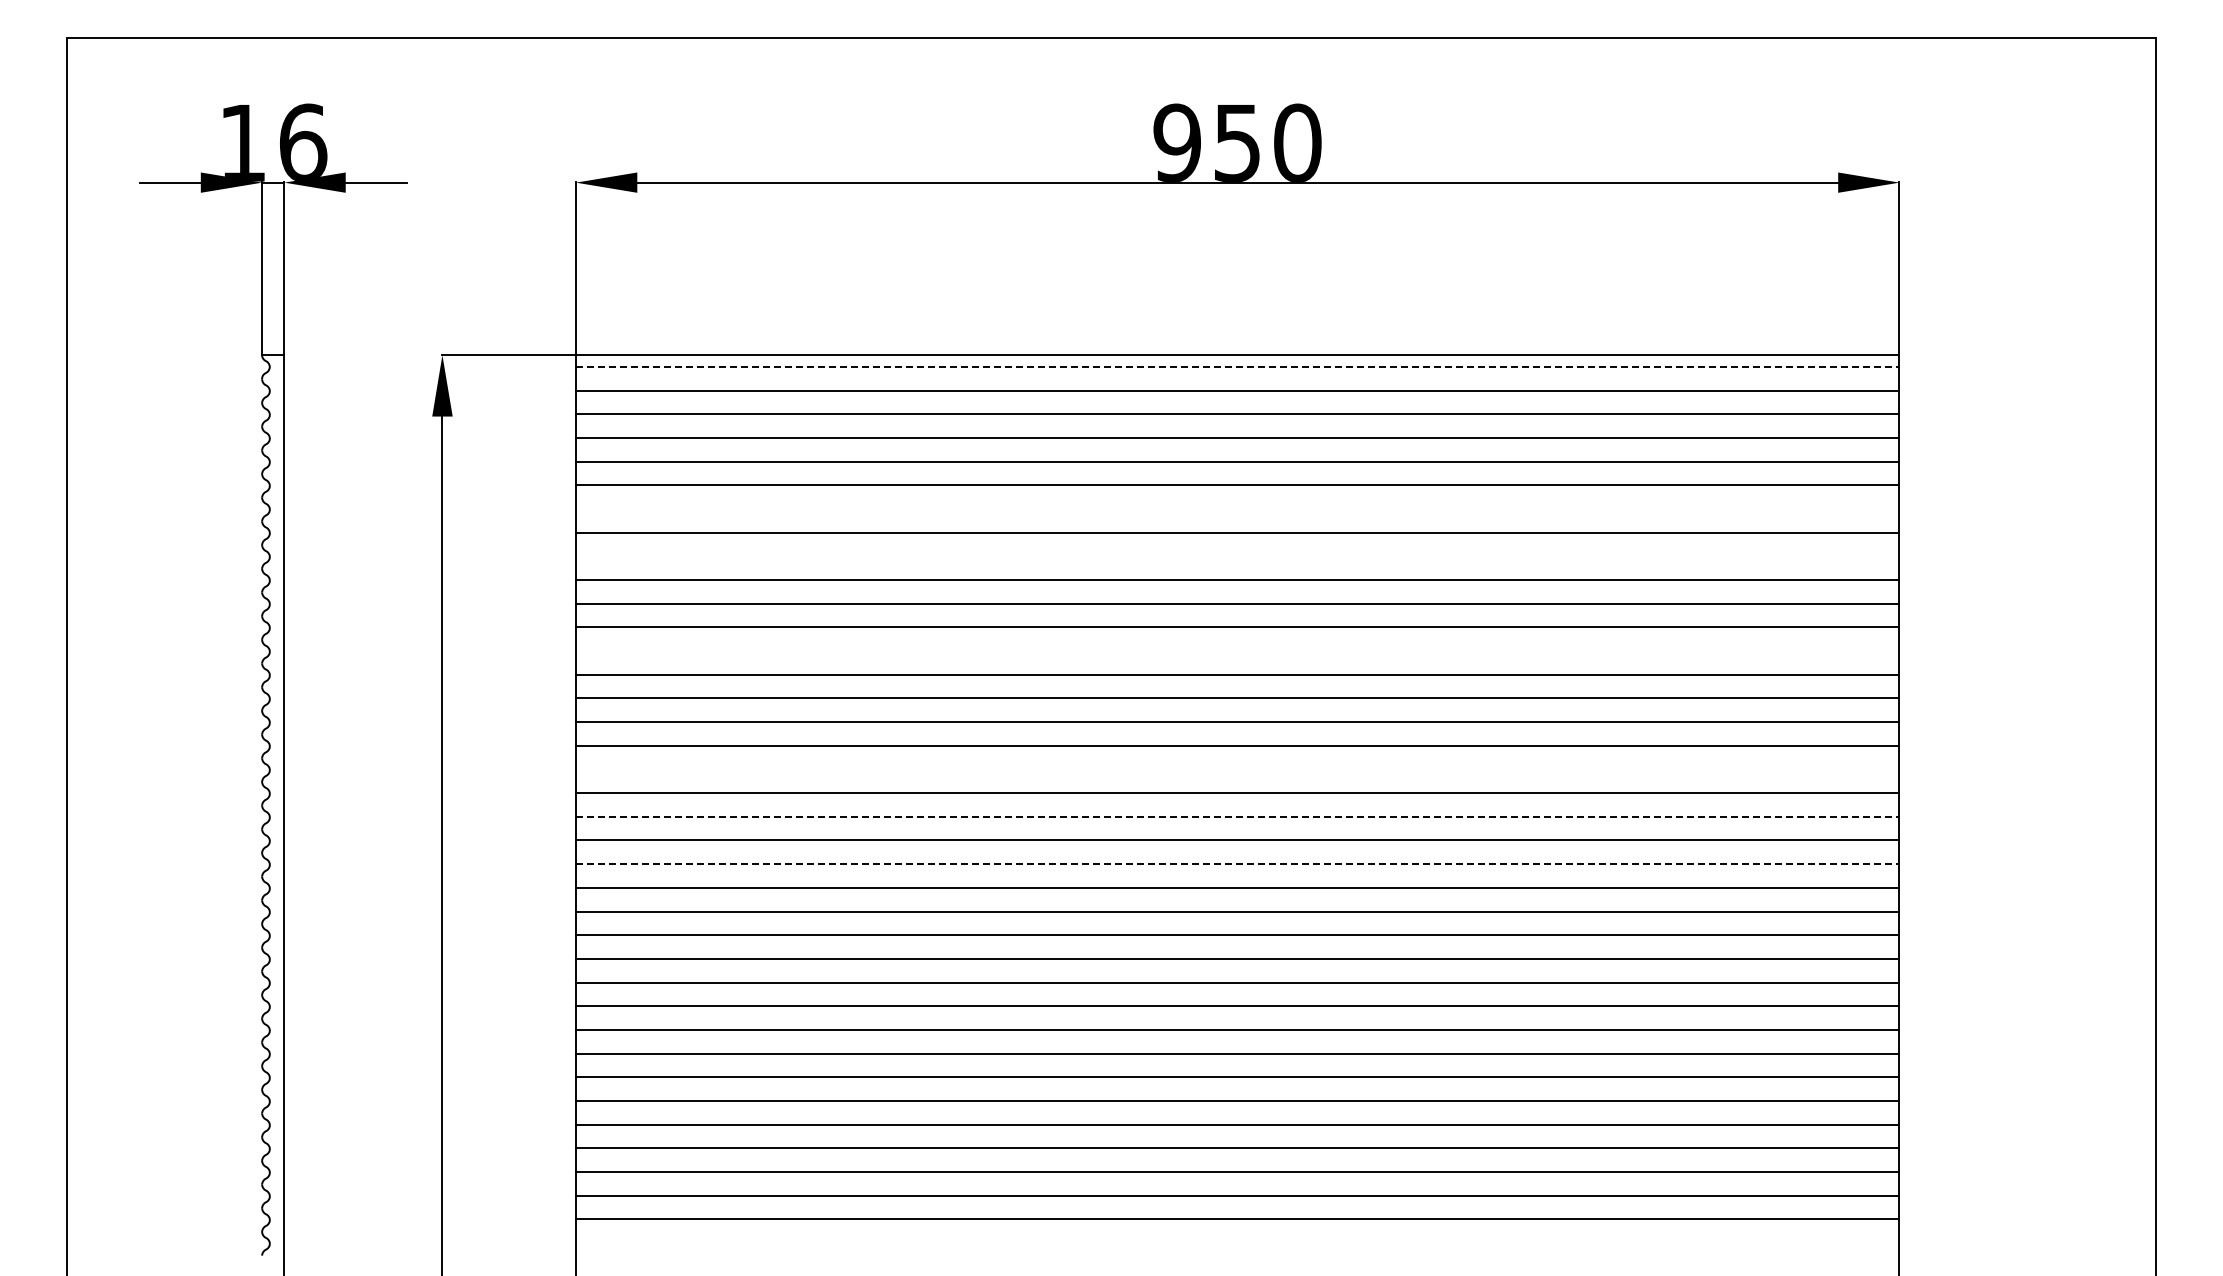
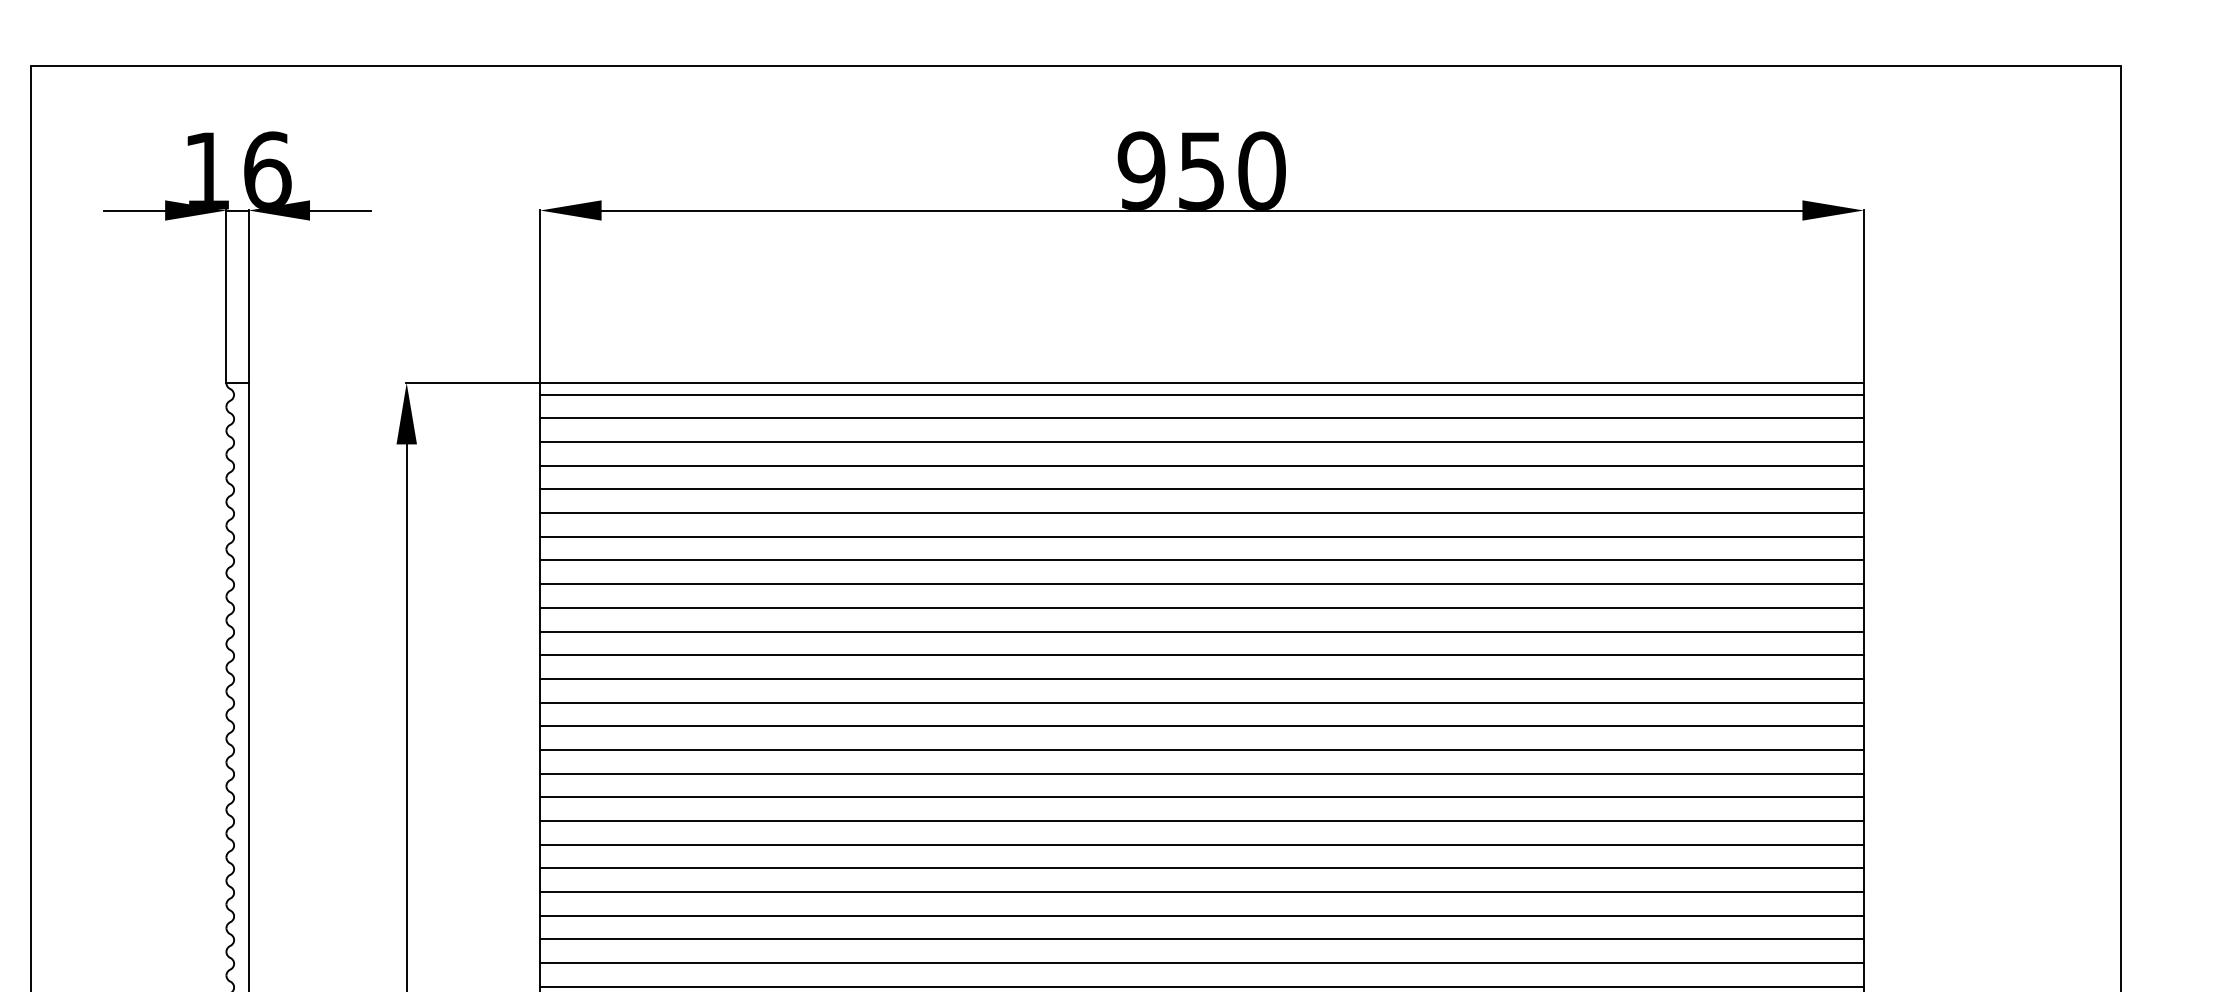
line: (1237, 366) -> (1201, 394), dashed -> solid
line: (1237, 508) -> (1201, 536), added
line: (1237, 556) -> (1201, 584), added
line: (1237, 651) -> (1201, 679), added
line: (1237, 769) -> (1201, 797), added
line: (1237, 816) -> (1201, 844), dashed -> solid
line: (1237, 864) -> (1201, 892), dashed -> solid

